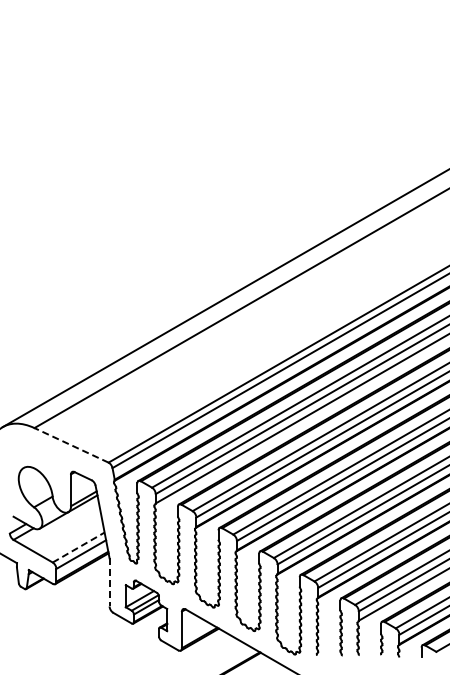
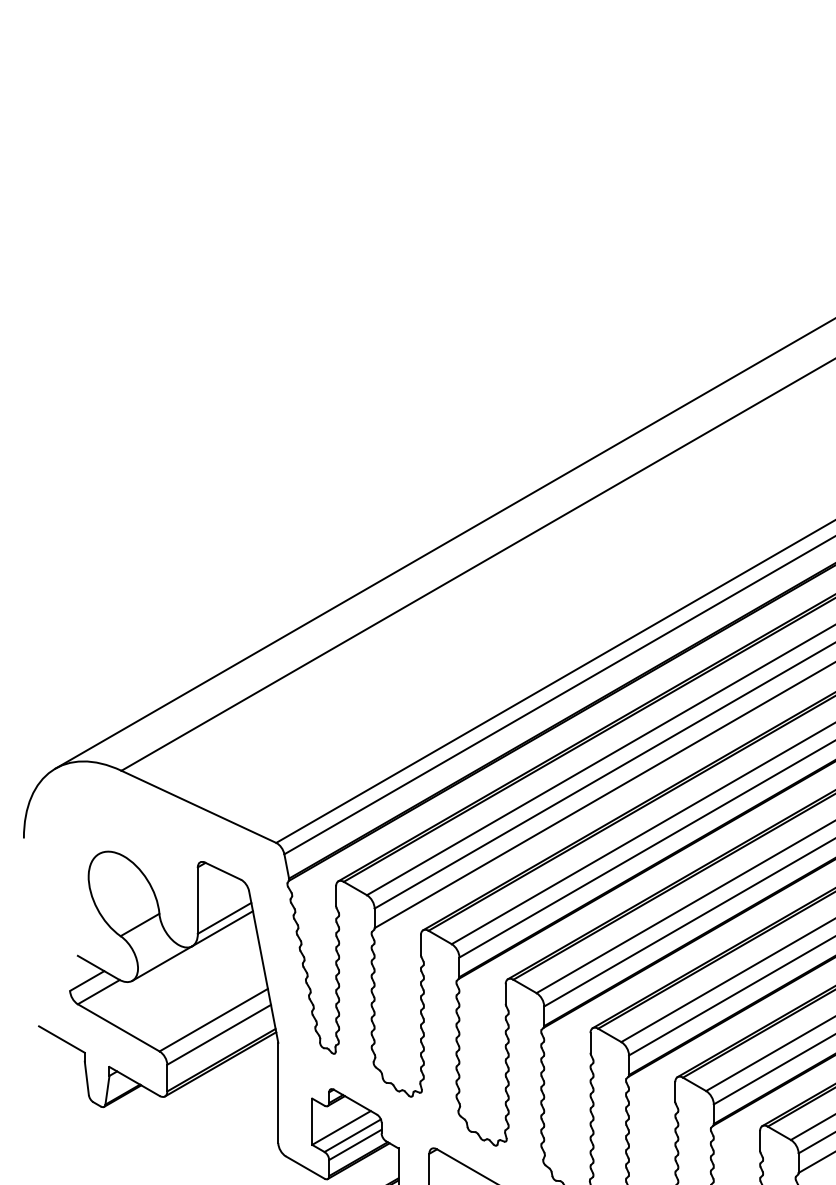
line: (71, 445) -> (198, 807), dashed -> solid
line: (78, 547) -> (213, 1020), dashed -> solid
line: (109, 582) -> (278, 1093), dashed -> solid

